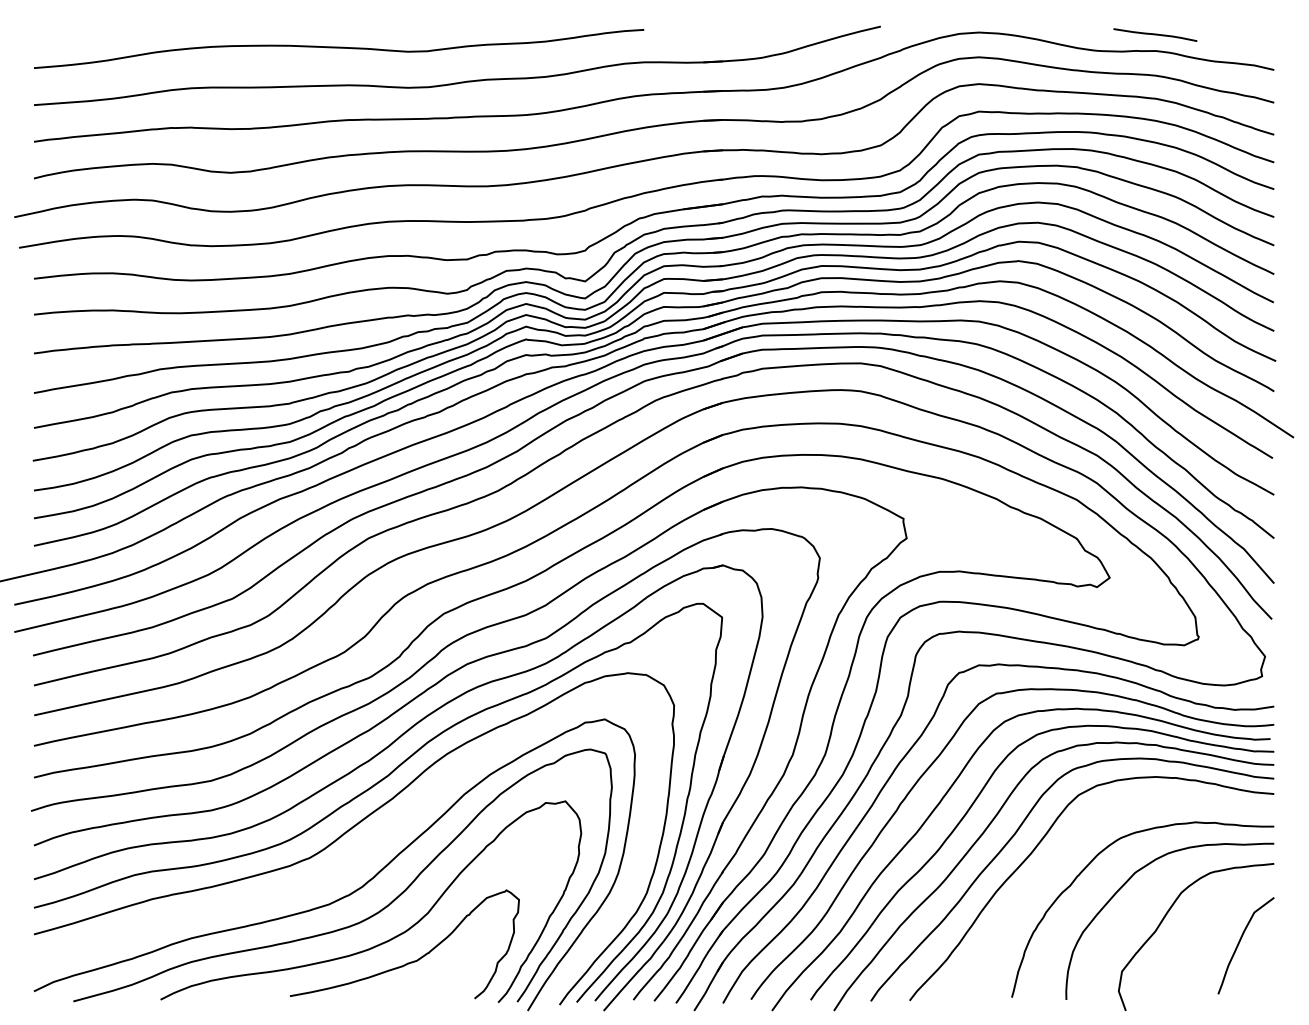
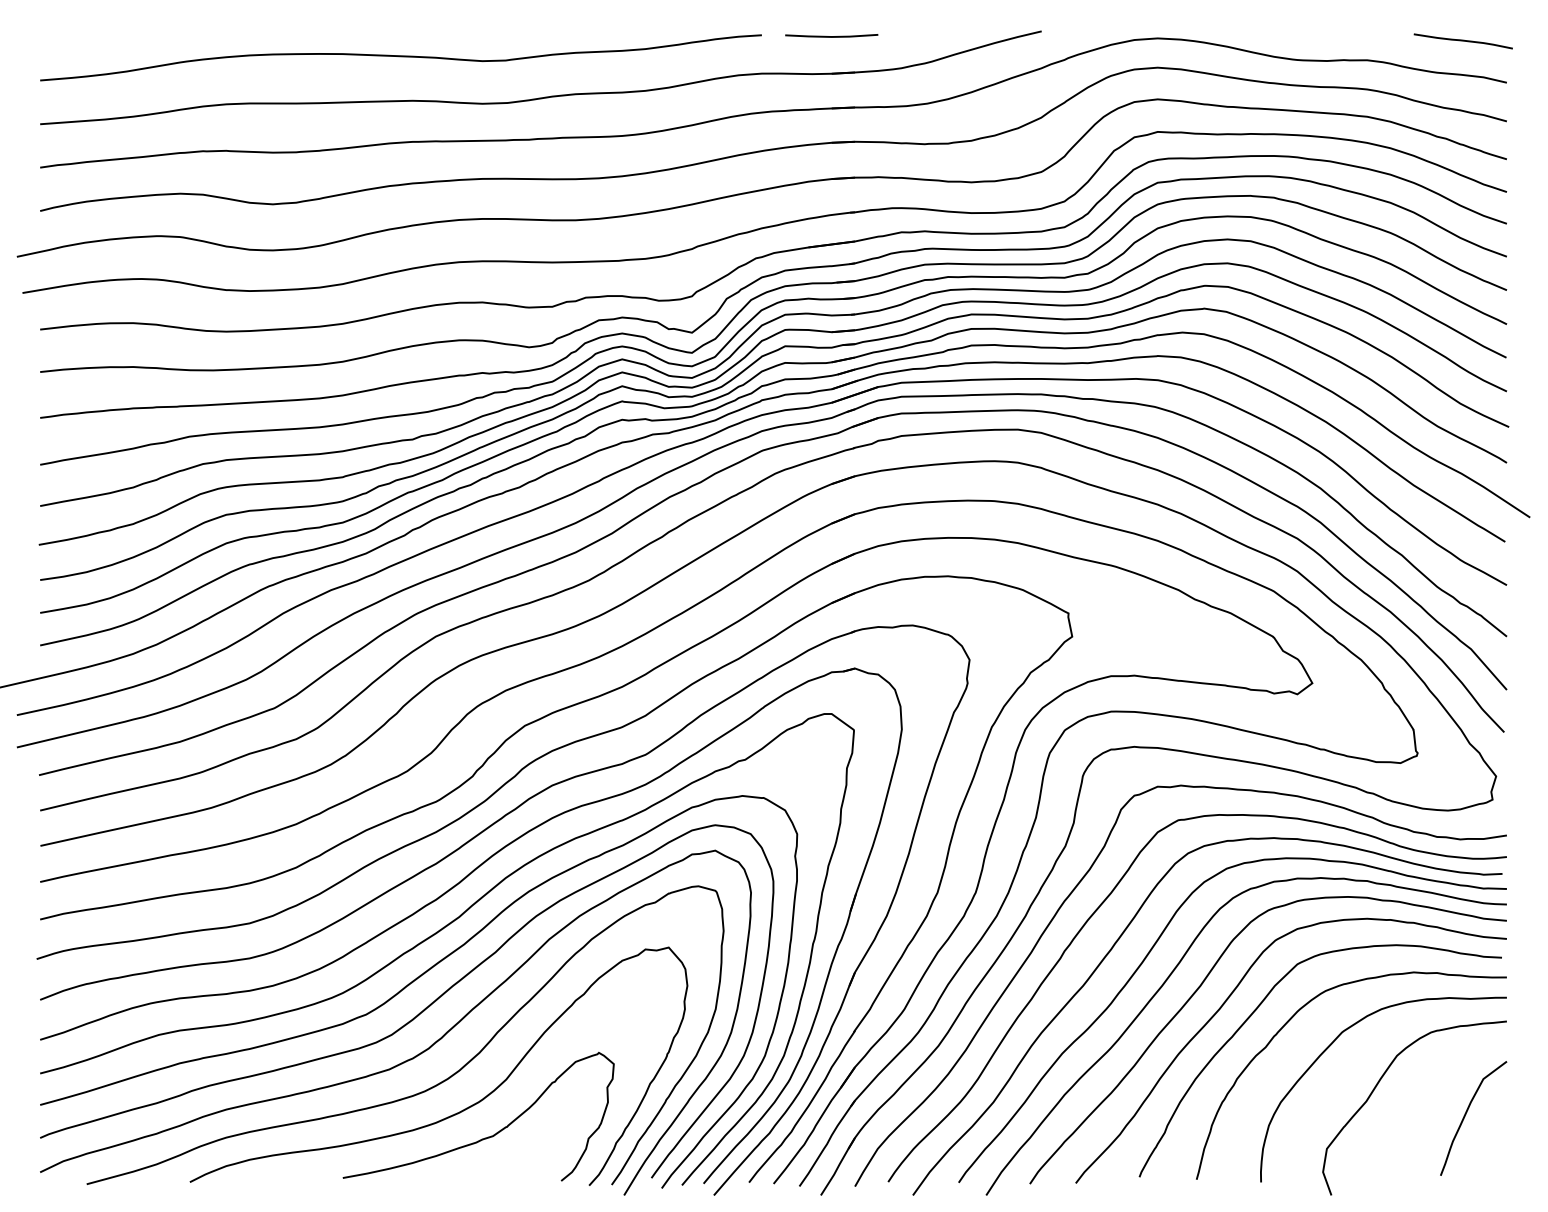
line: (703, 30) -> (831, 36), added
curve: (1154, 35) -> (1462, 41), moved
curve: (1063, 853) -> (1257, 1009), added
curve: (354, 856) -> (419, 1012), added

